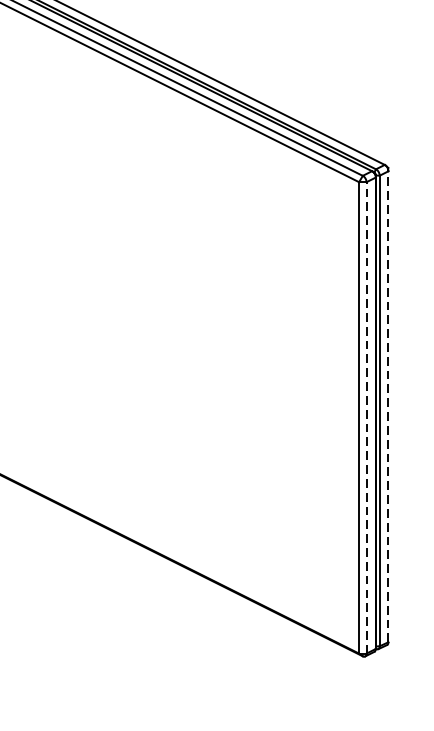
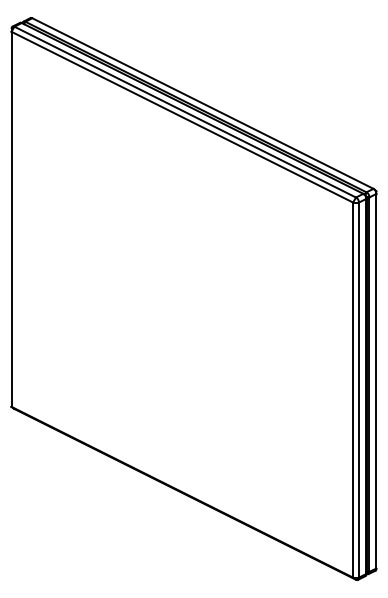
line: (388, 405) -> (376, 380), dashed -> solid
line: (365, 418) -> (358, 390), dashed -> solid

